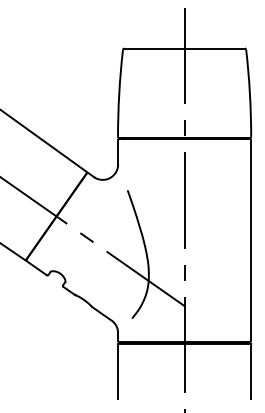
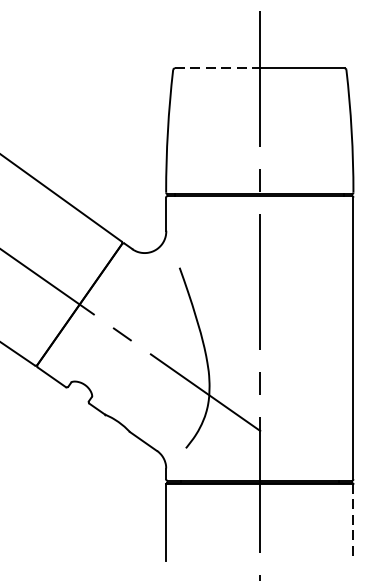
line: (154, 48) -> (217, 68), solid -> dashed
line: (251, 371) -> (353, 522), solid -> dashed

